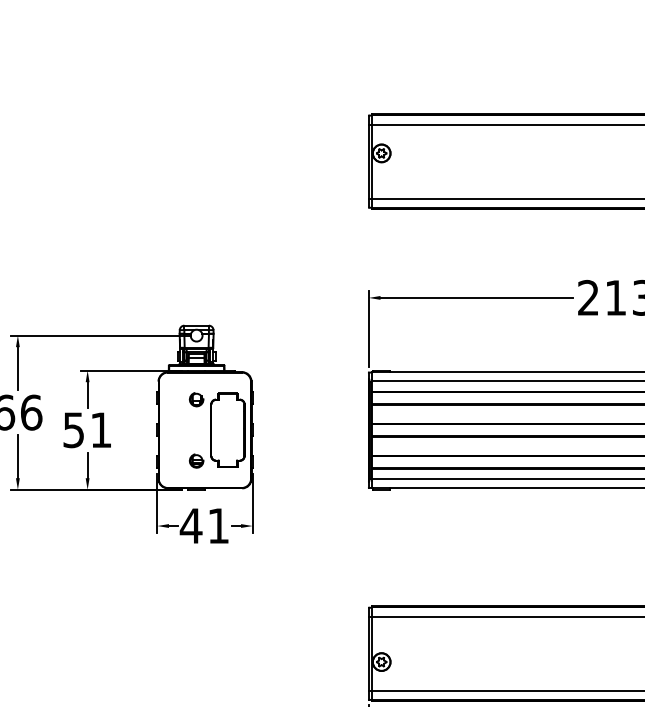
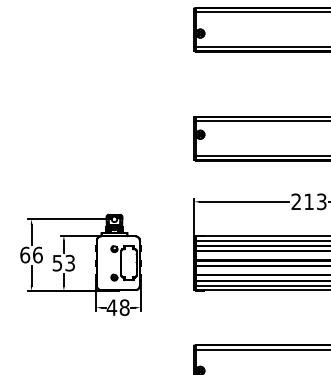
text: (99, 428) -> (69, 262), 51 -> 53
text: (218, 525) -> (124, 307), 41 -> 48

